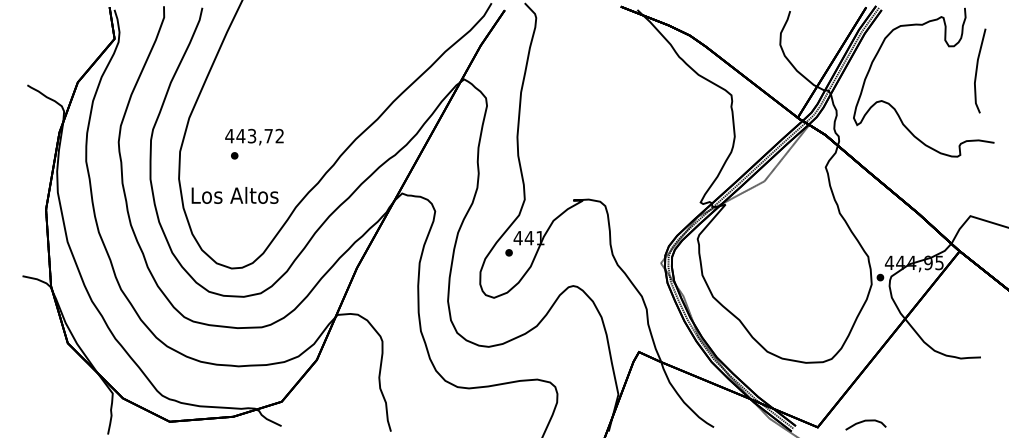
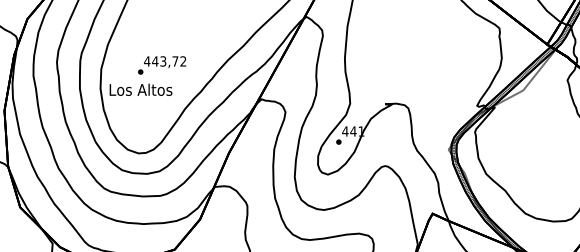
text: (254, 136) -> (165, 61), moved
text: (234, 195) -> (140, 89), moved

